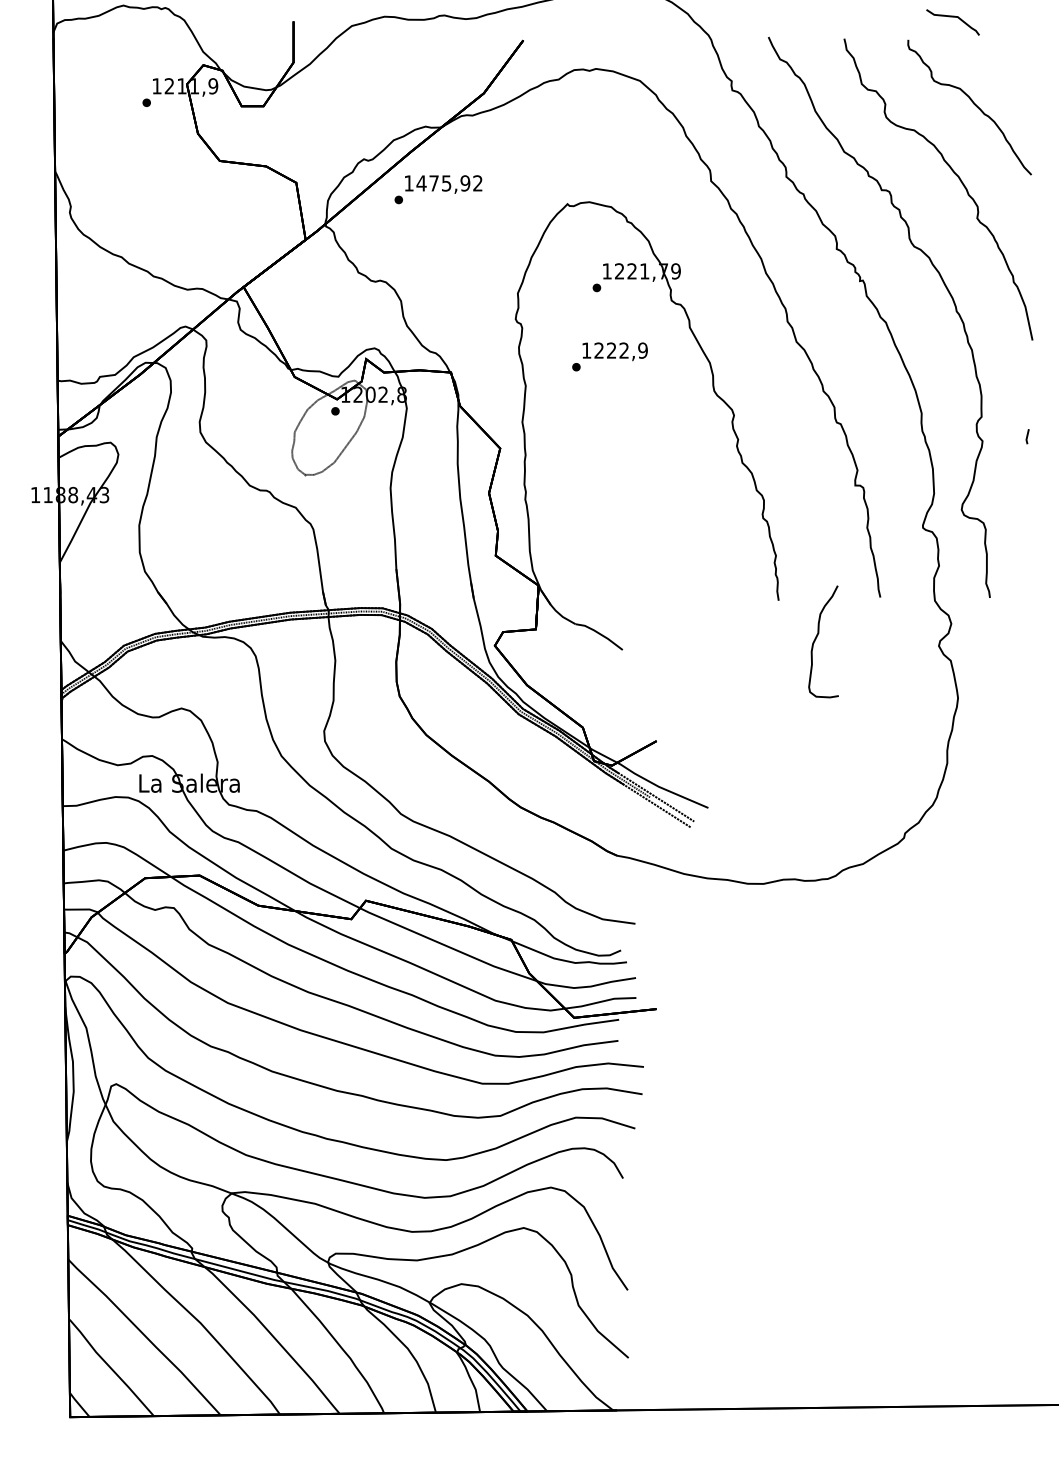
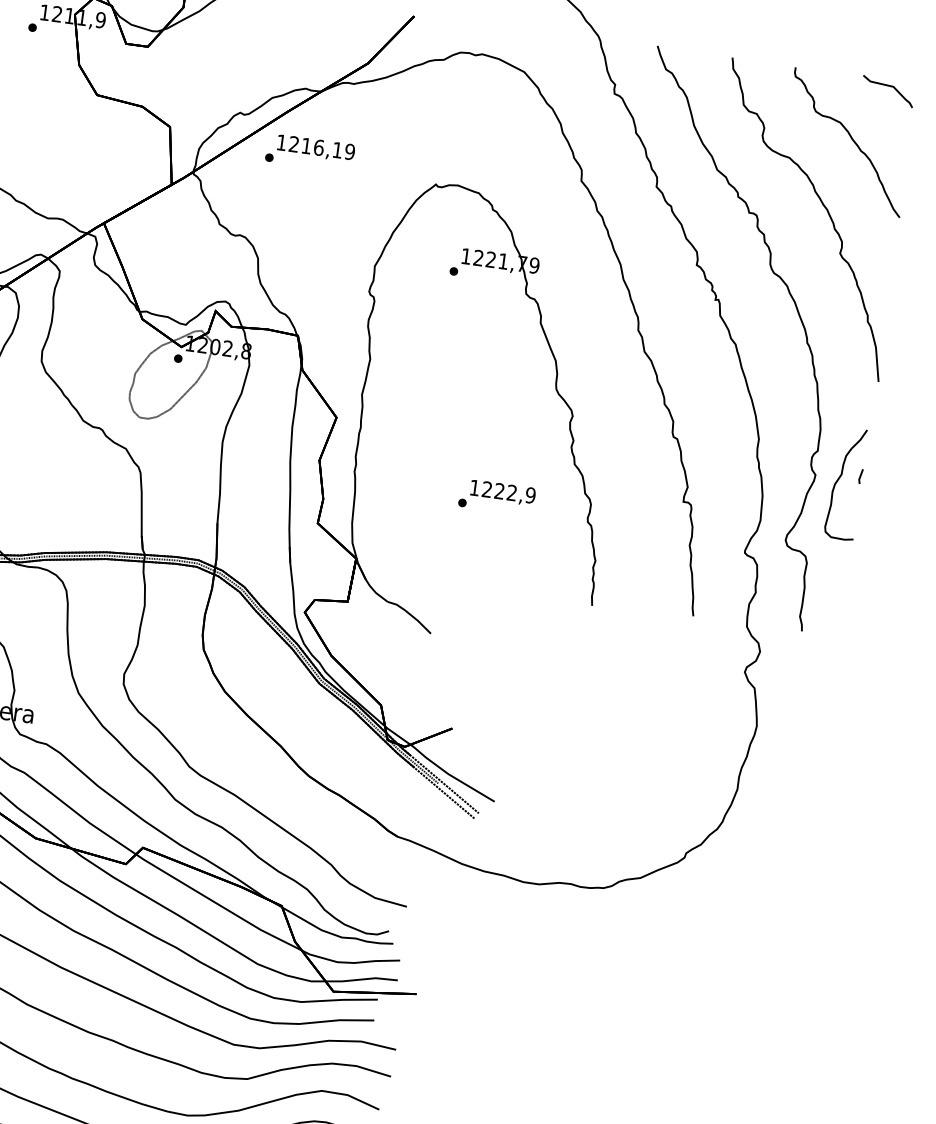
part: (952, 22) -> (887, 91), moved
text: (449, 183) -> (321, 148), 1475,92 -> 1216,19
text: (609, 356) -> (496, 496), moved
curve: (817, 637) -> (840, 478), moved

